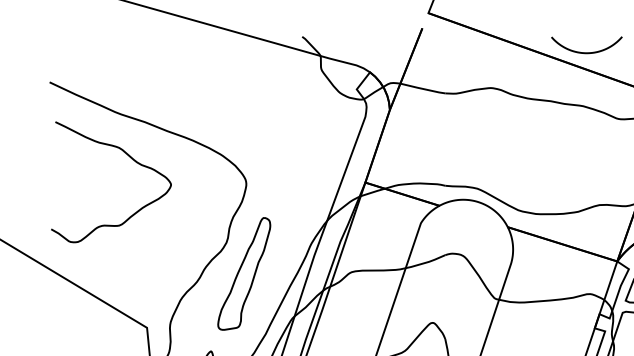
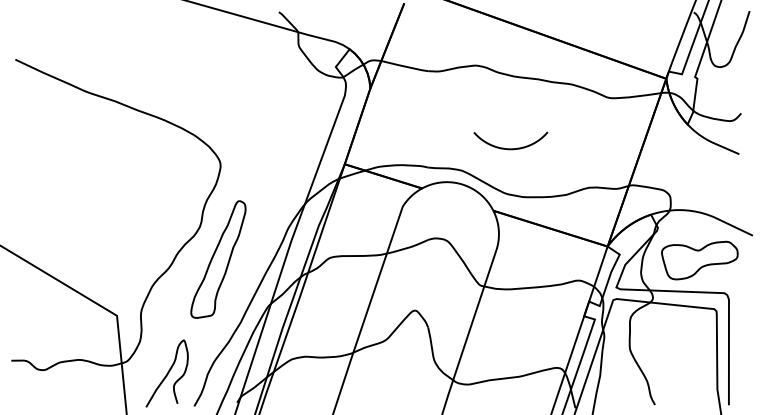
curve: (586, 52) -> (510, 148), moved
curve: (132, 159) -> (101, 140), removed

